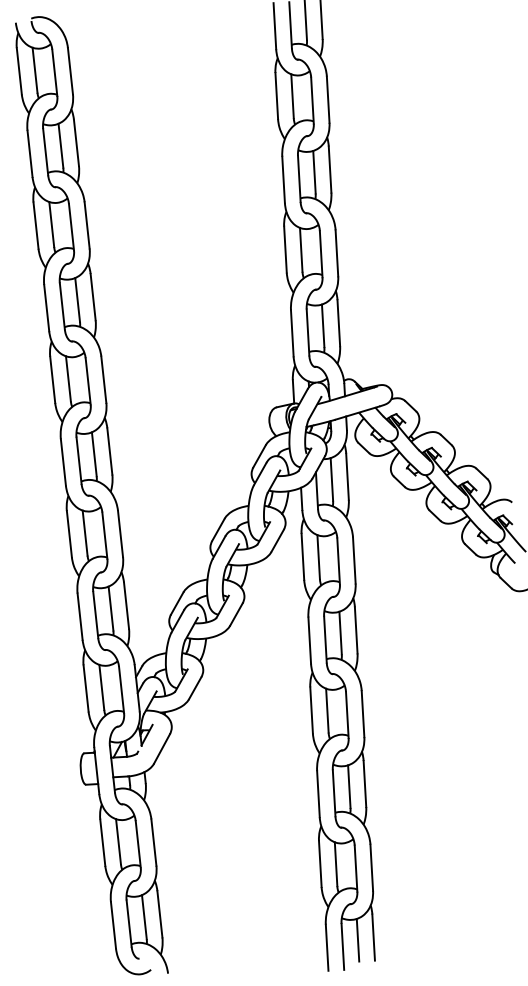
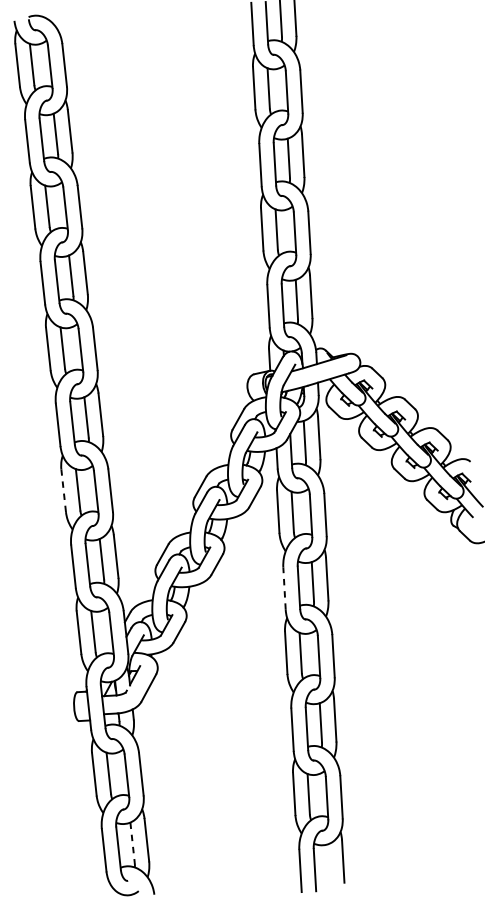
line: (69, 533) -> (63, 490), solid -> dashed
line: (309, 640) -> (284, 588), solid -> dashed
line: (144, 917) -> (132, 843), solid -> dashed
line: (357, 939) -> (328, 863), removed

